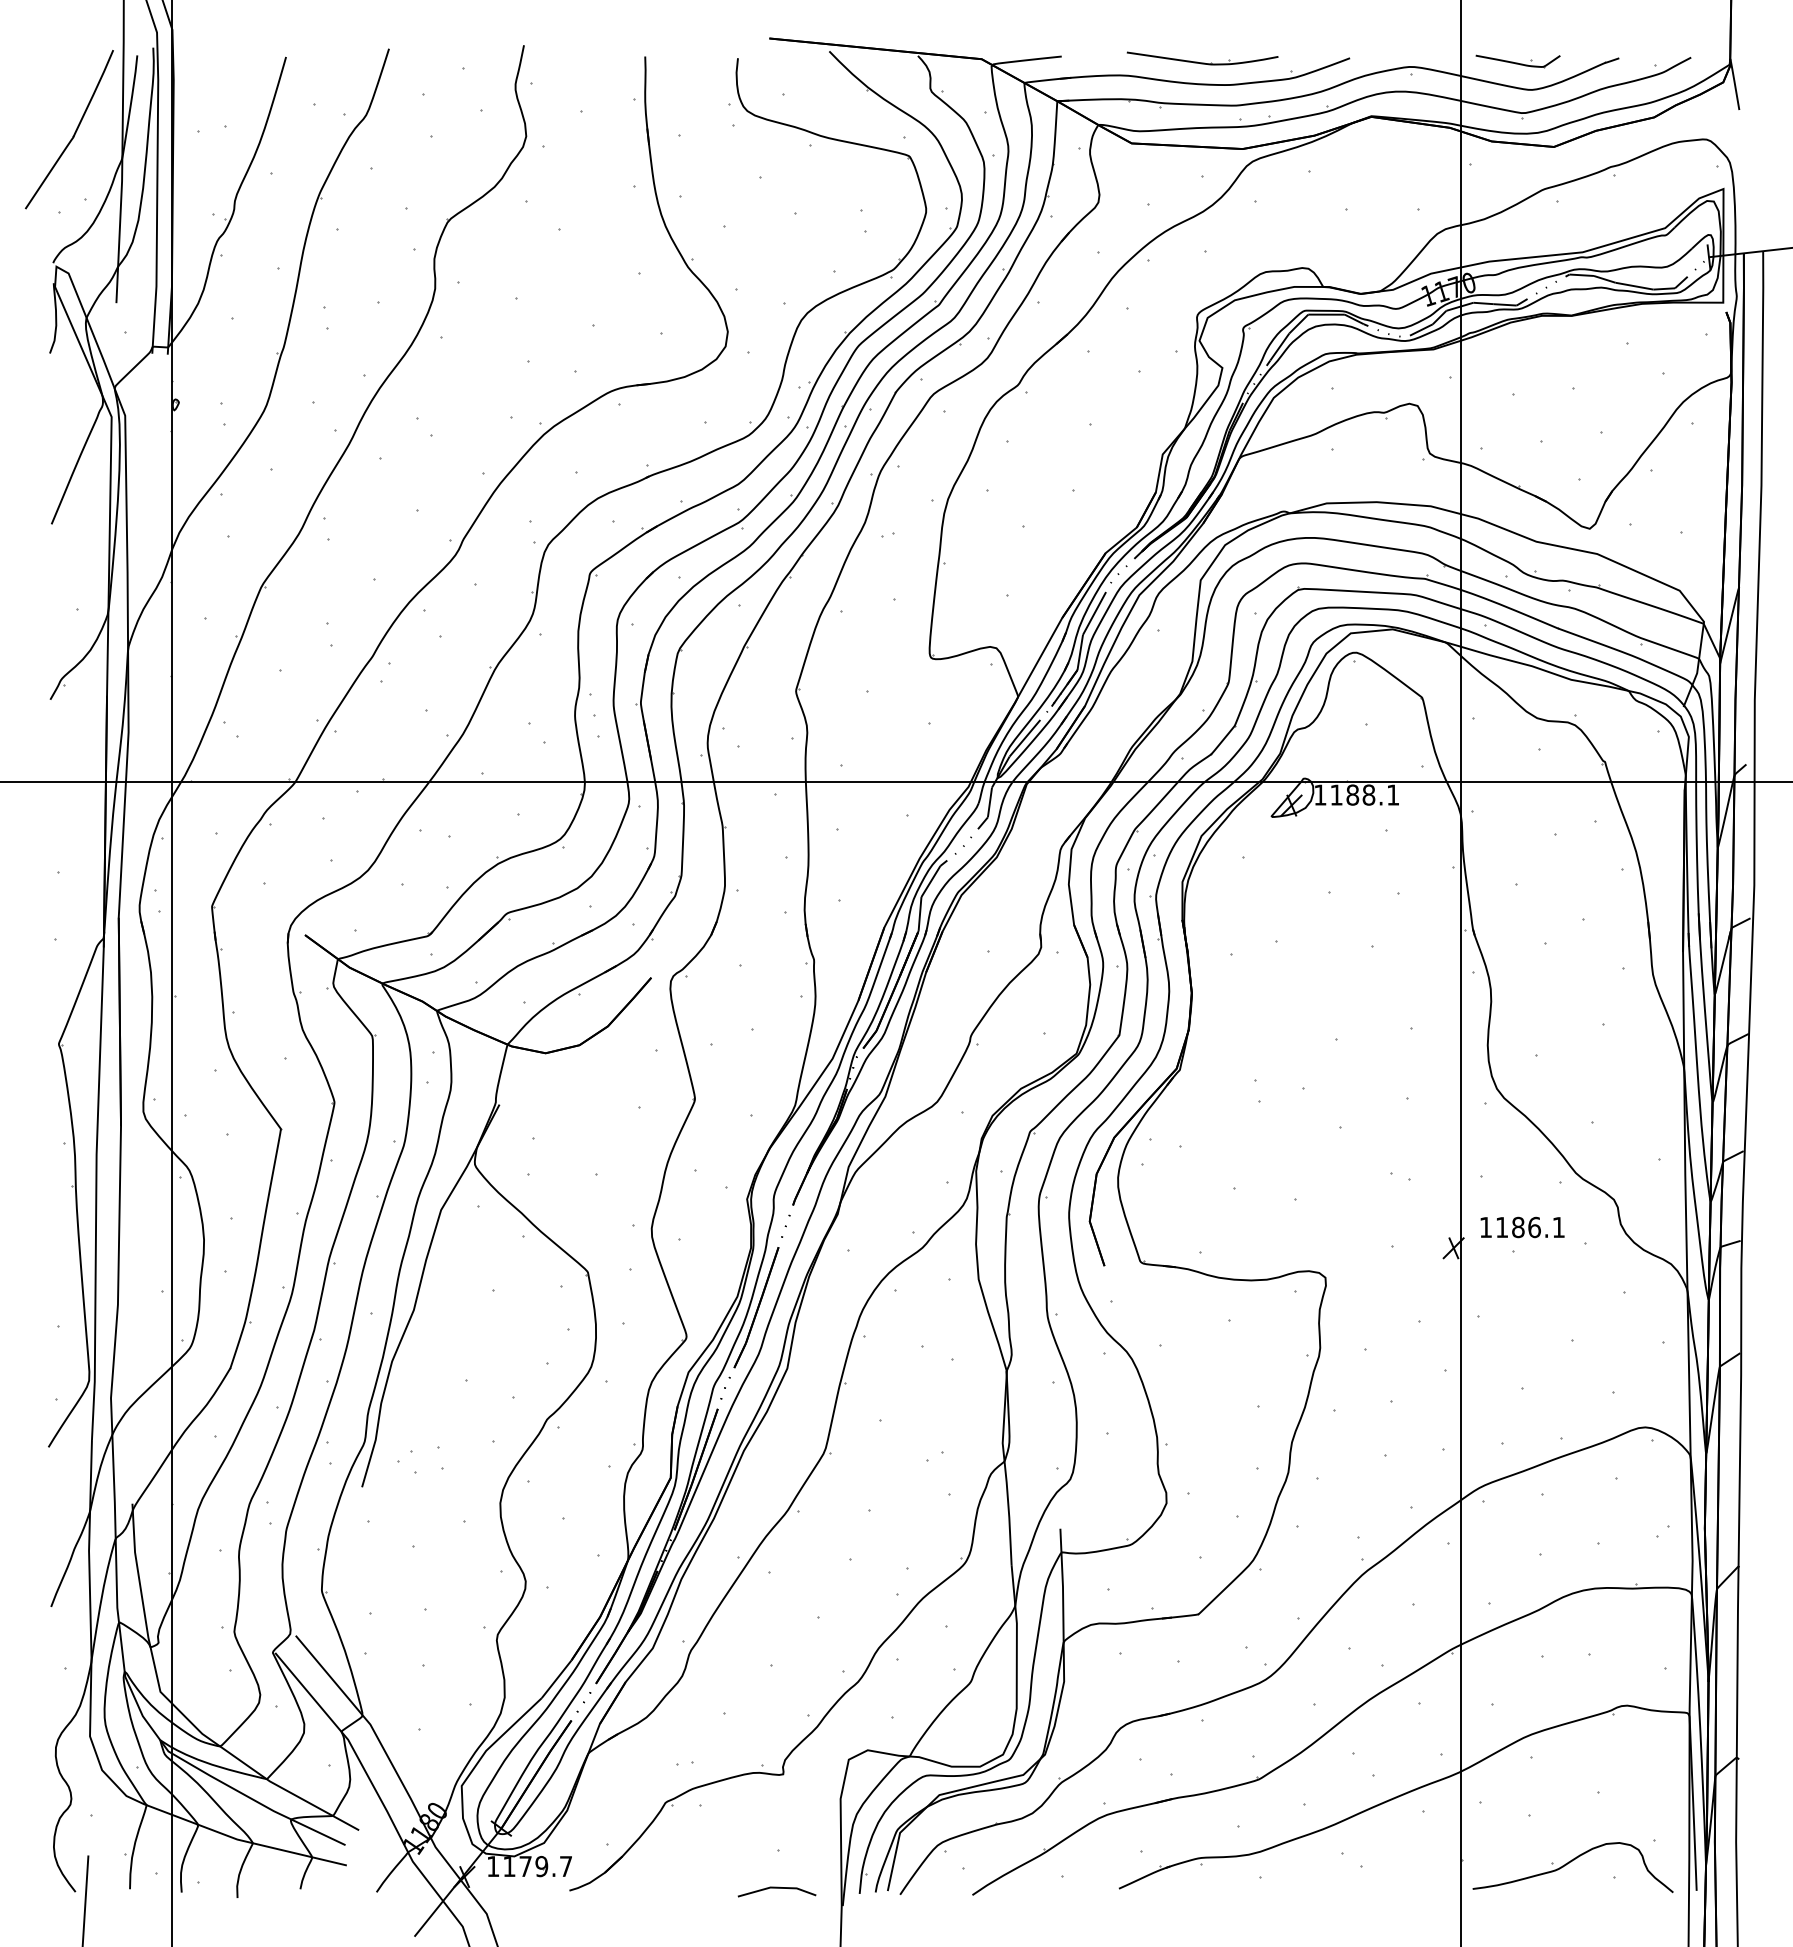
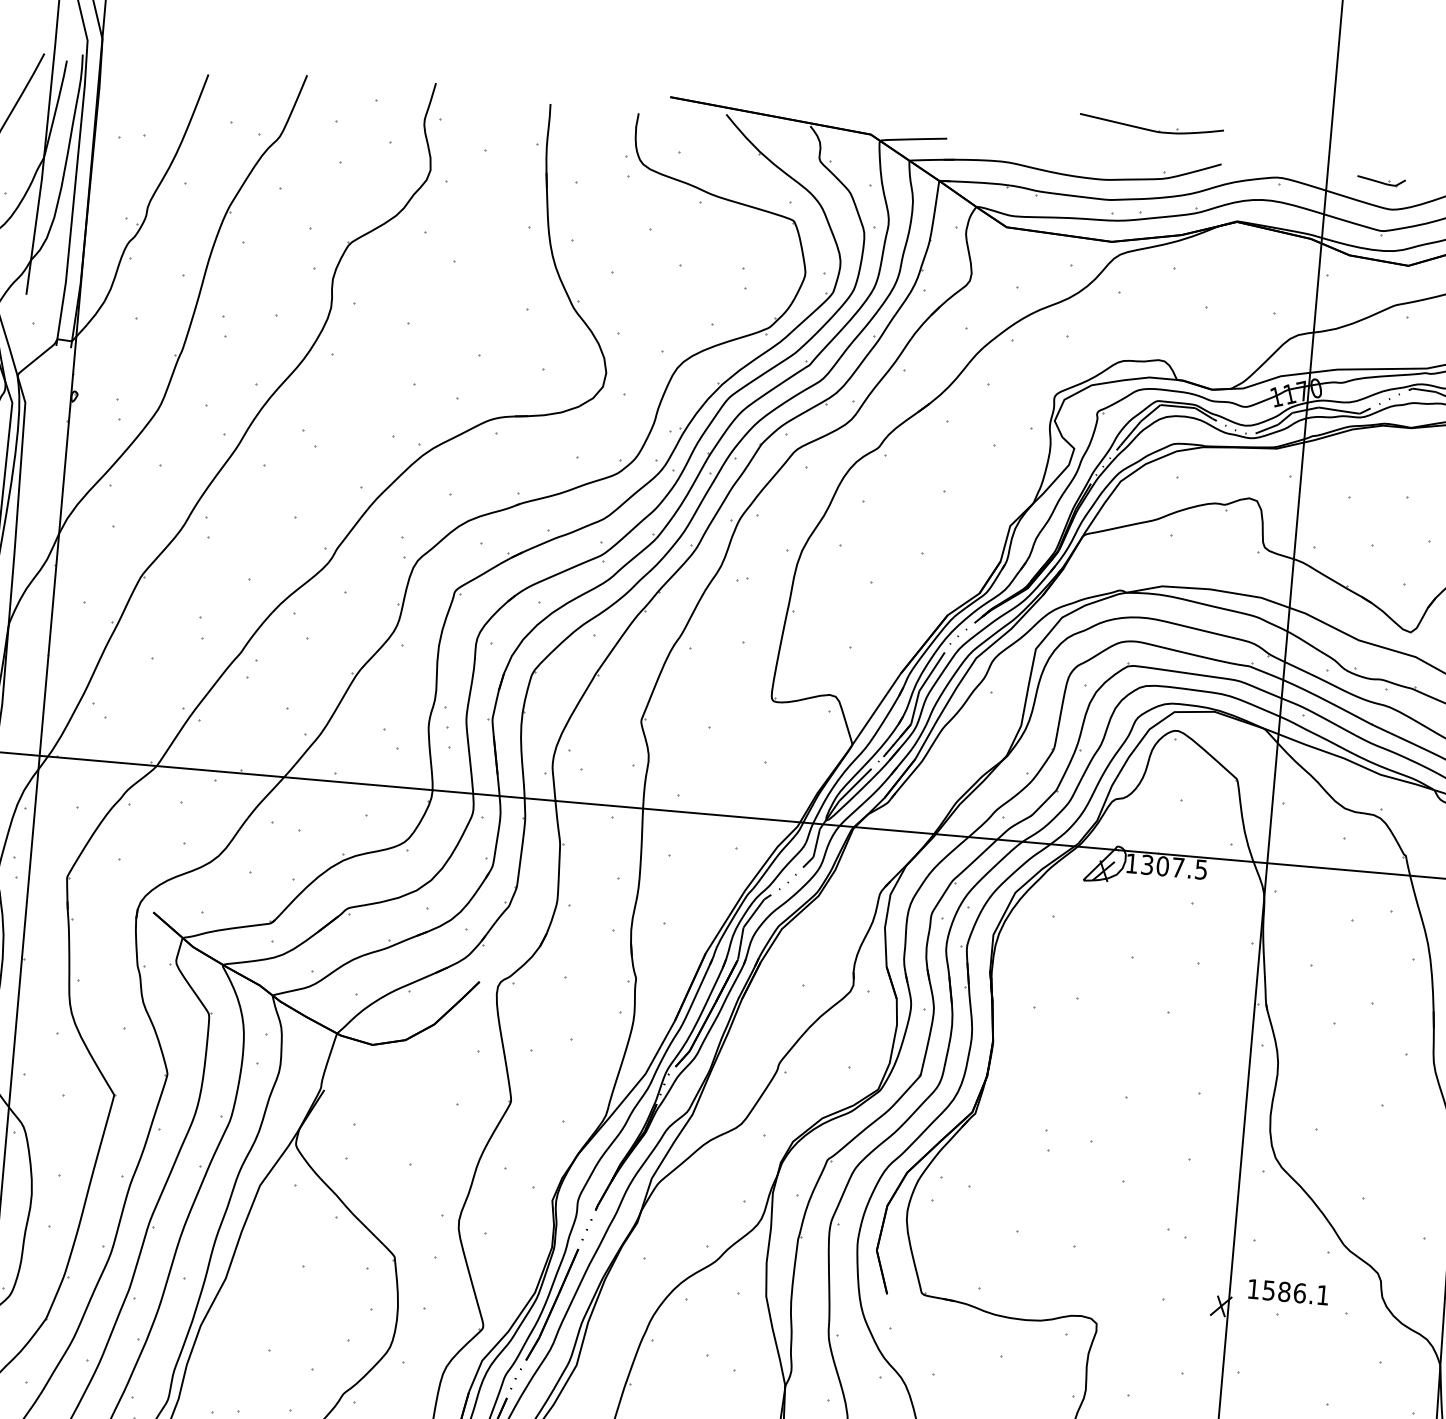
part: (1202, 58) -> (1151, 125), moved
part: (1517, 61) -> (1380, 181), size x0.6
text: (1364, 794) -> (1174, 866), 1188.1 -> 1307.5
text: (1501, 1227) -> (1268, 1290), 1186.1 -> 1586.1

